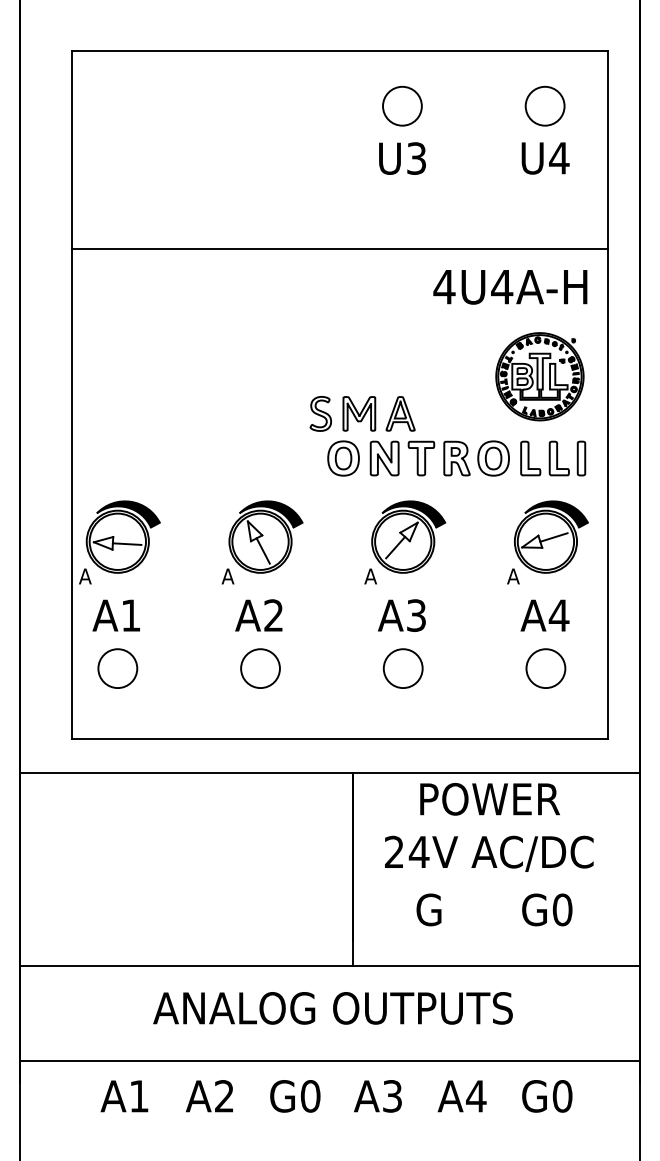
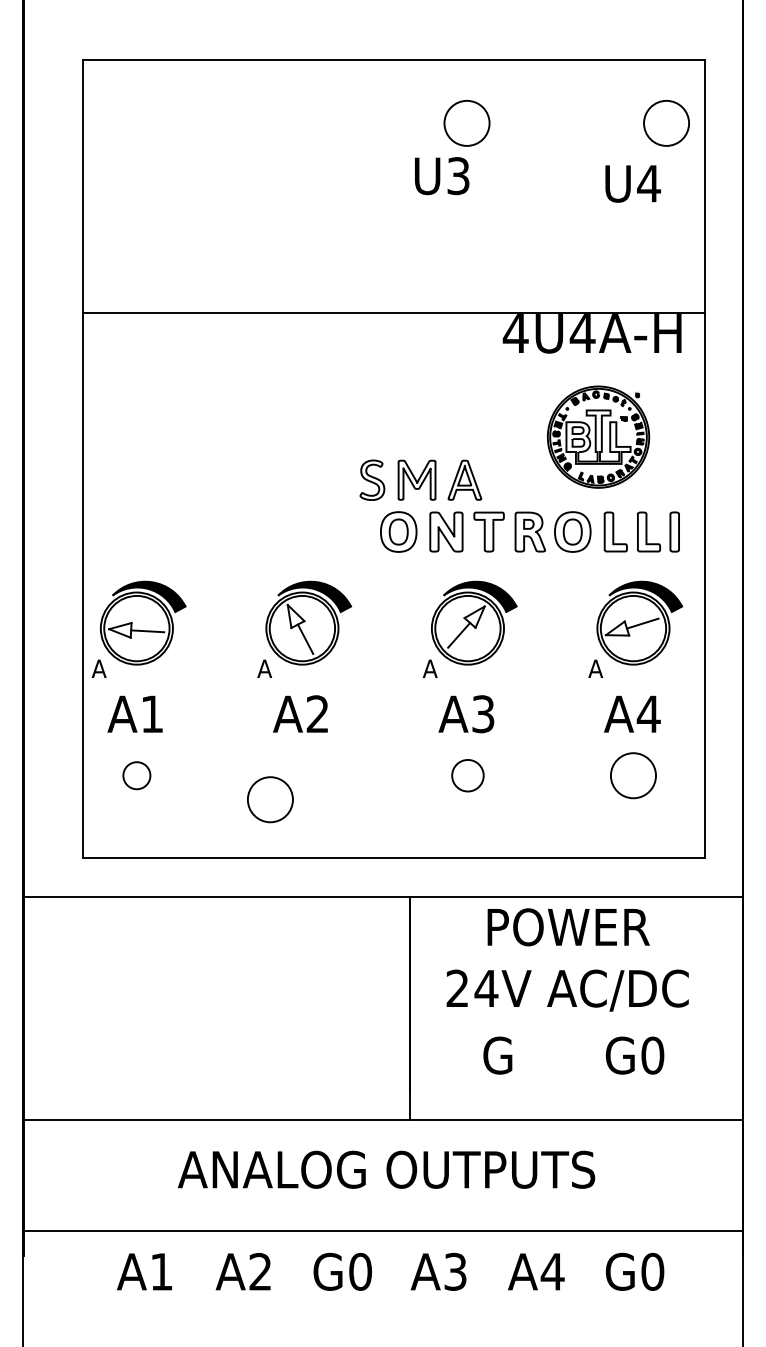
circle: (545, 106) -> (666, 123), moved
text: (402, 158) -> (442, 176), moved
line: (339, 248) -> (394, 312), moved
part: (539, 376) -> (598, 436), moved
circle: (117, 668) -> (136, 775), size x0.6
circle: (260, 668) -> (270, 799), moved
circle: (402, 668) -> (467, 775), size x0.7

